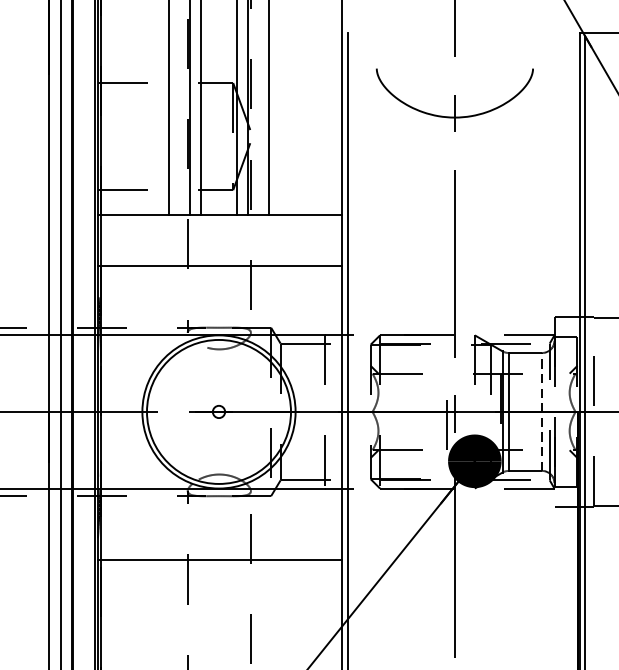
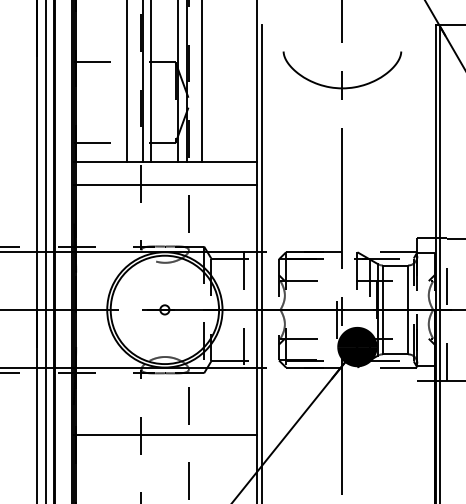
line: (219, 265) -> (165, 184), moved
line: (542, 411) -> (408, 309), dashed -> solid
line: (219, 560) -> (165, 435), moved

